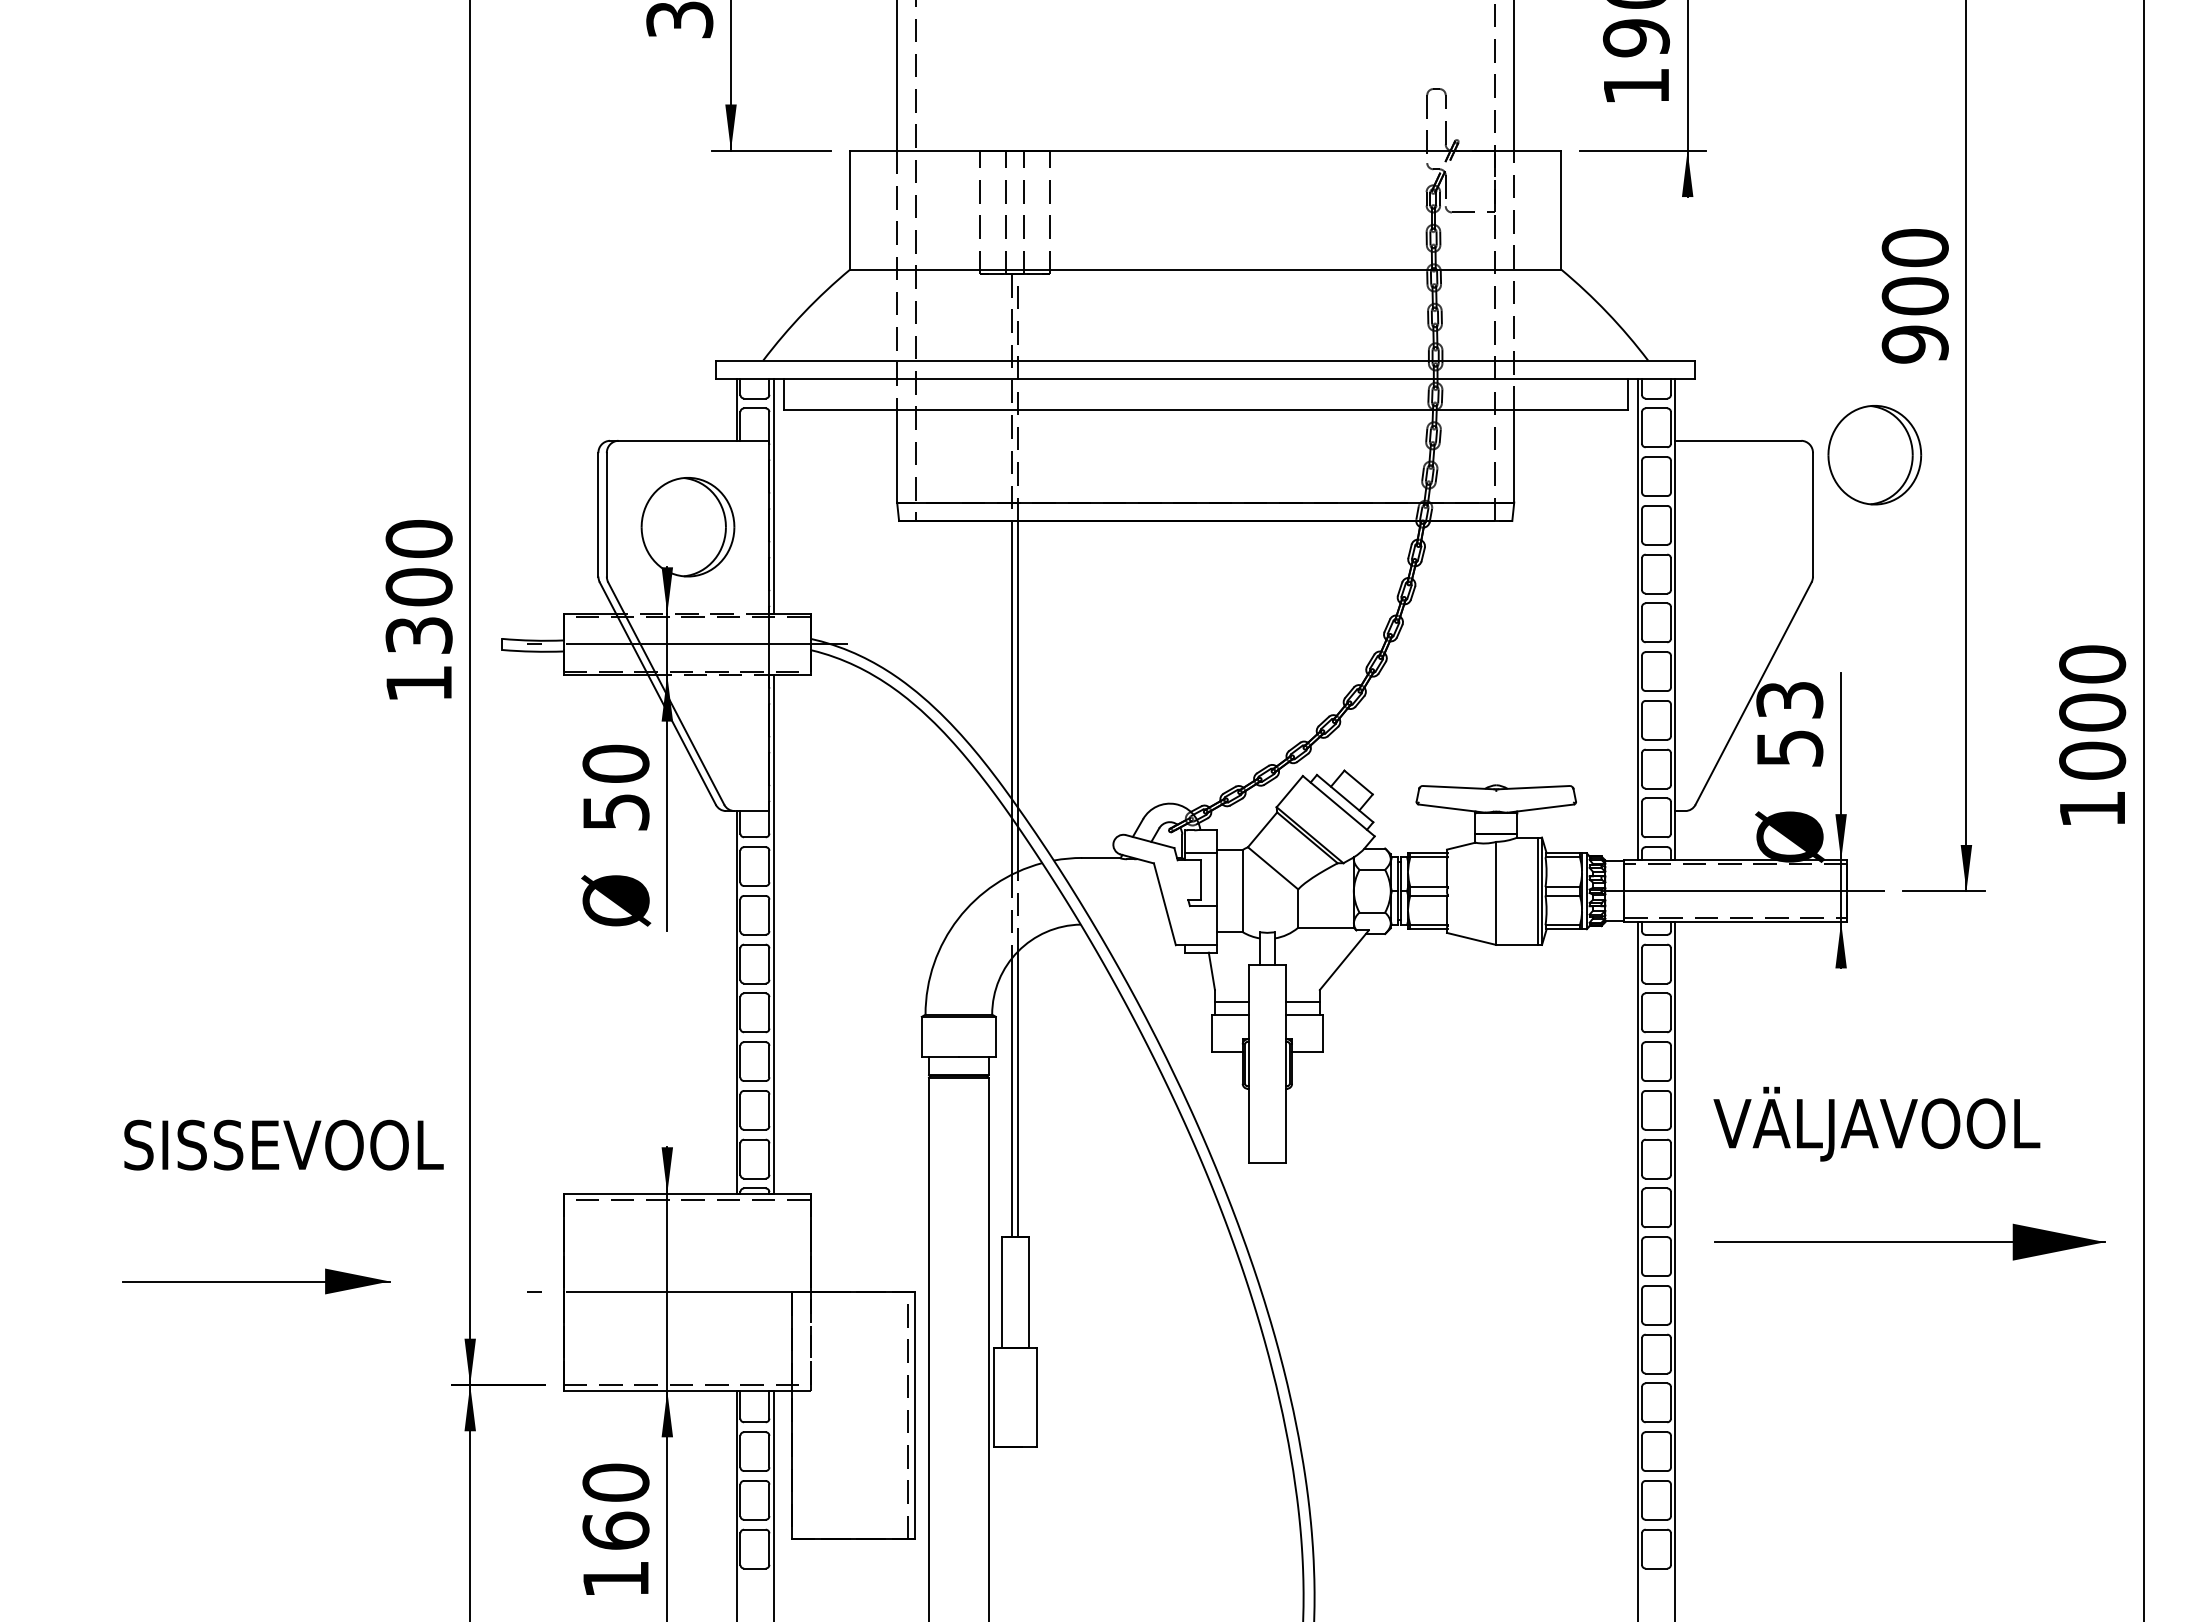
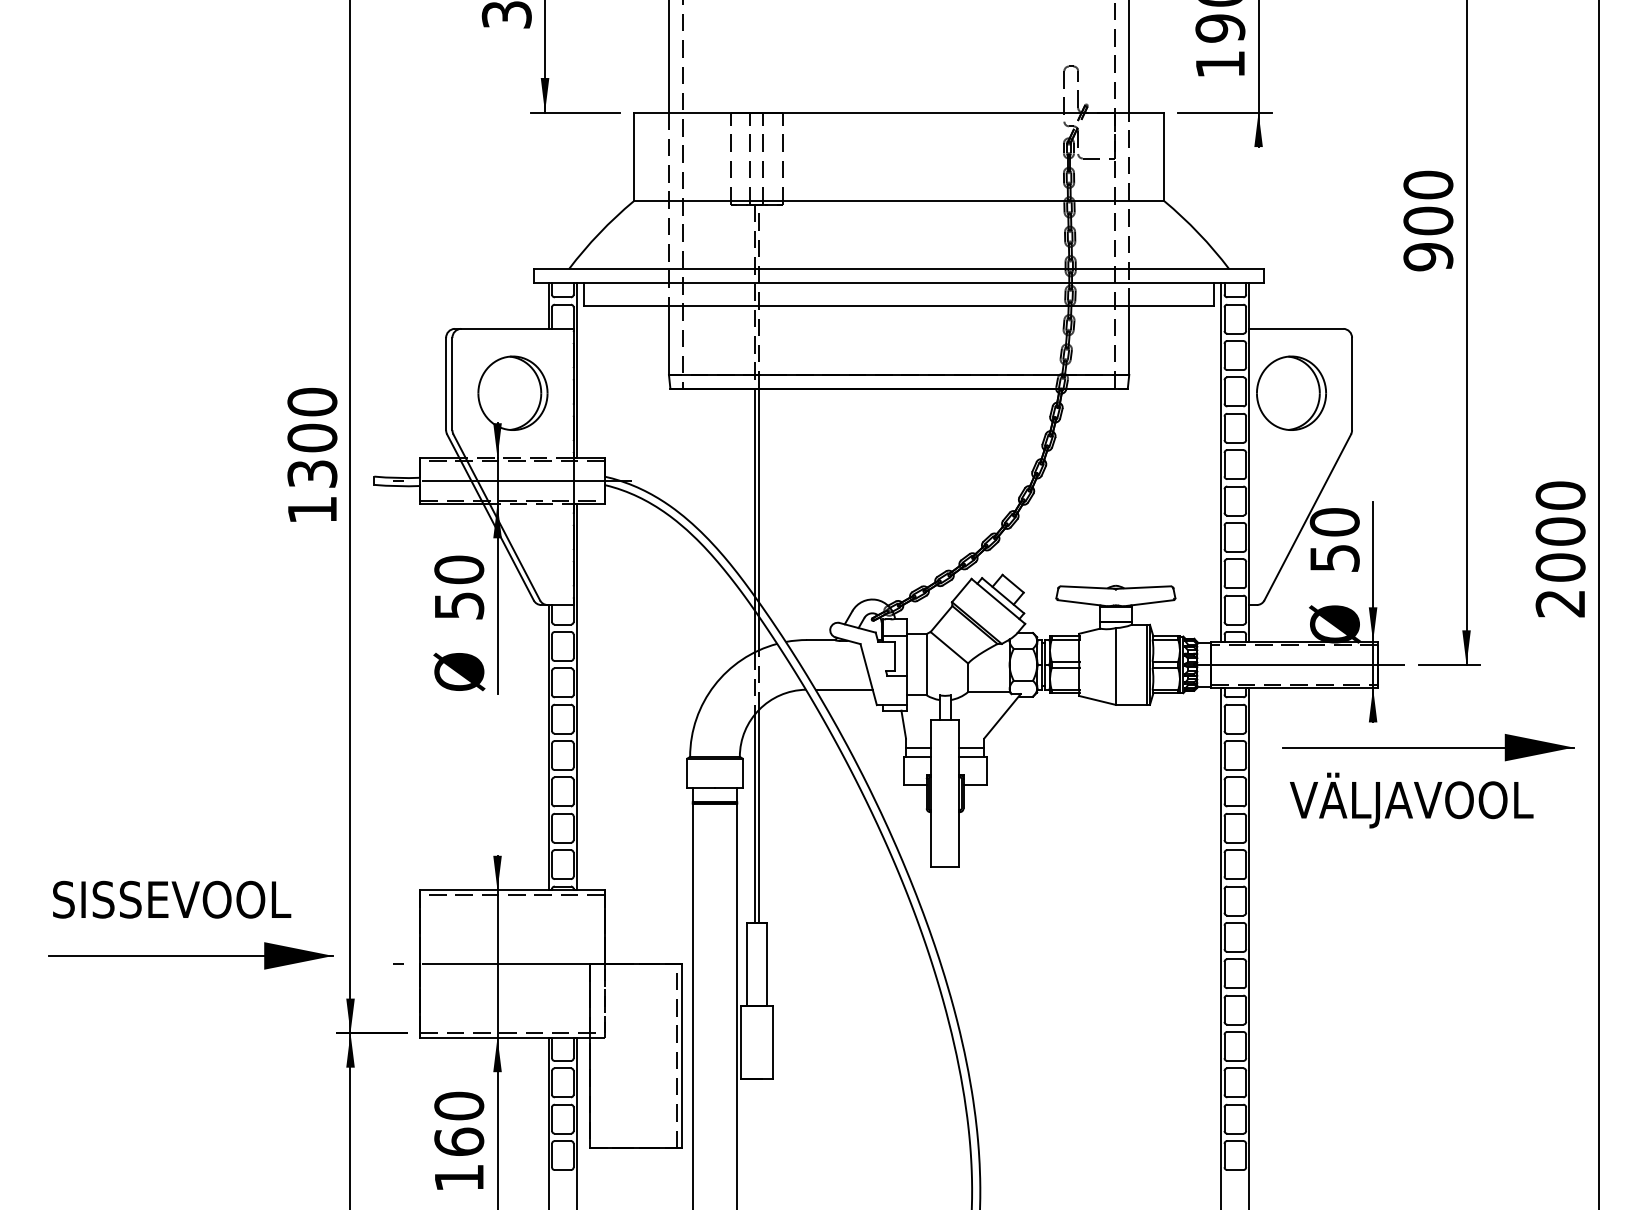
part: (1874, 455) -> (1291, 393), moved
text: (1789, 700) -> (1334, 522), 53 -> 50
text: (2091, 809) -> (1559, 603), 1000 -> 2000
line: (1131, 924) -> (843, 689), added
text: (1876, 1123) -> (1411, 800), moved
text: (283, 1144) -> (171, 899), moved
part: (1909, 1241) -> (1427, 747), moved
part: (256, 1281) -> (191, 955), size x1.43

